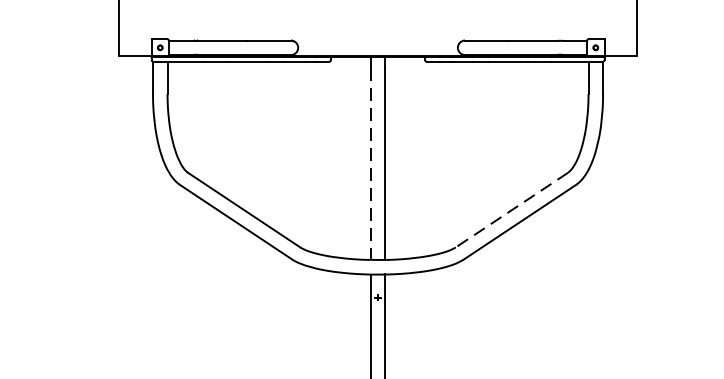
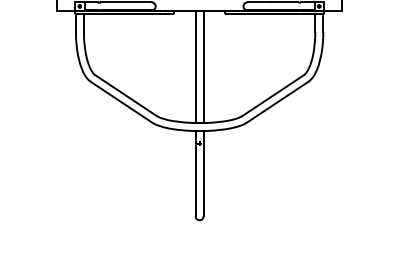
line: (370, 164) -> (195, 70), dashed -> solid
line: (510, 209) -> (272, 95), dashed -> solid

